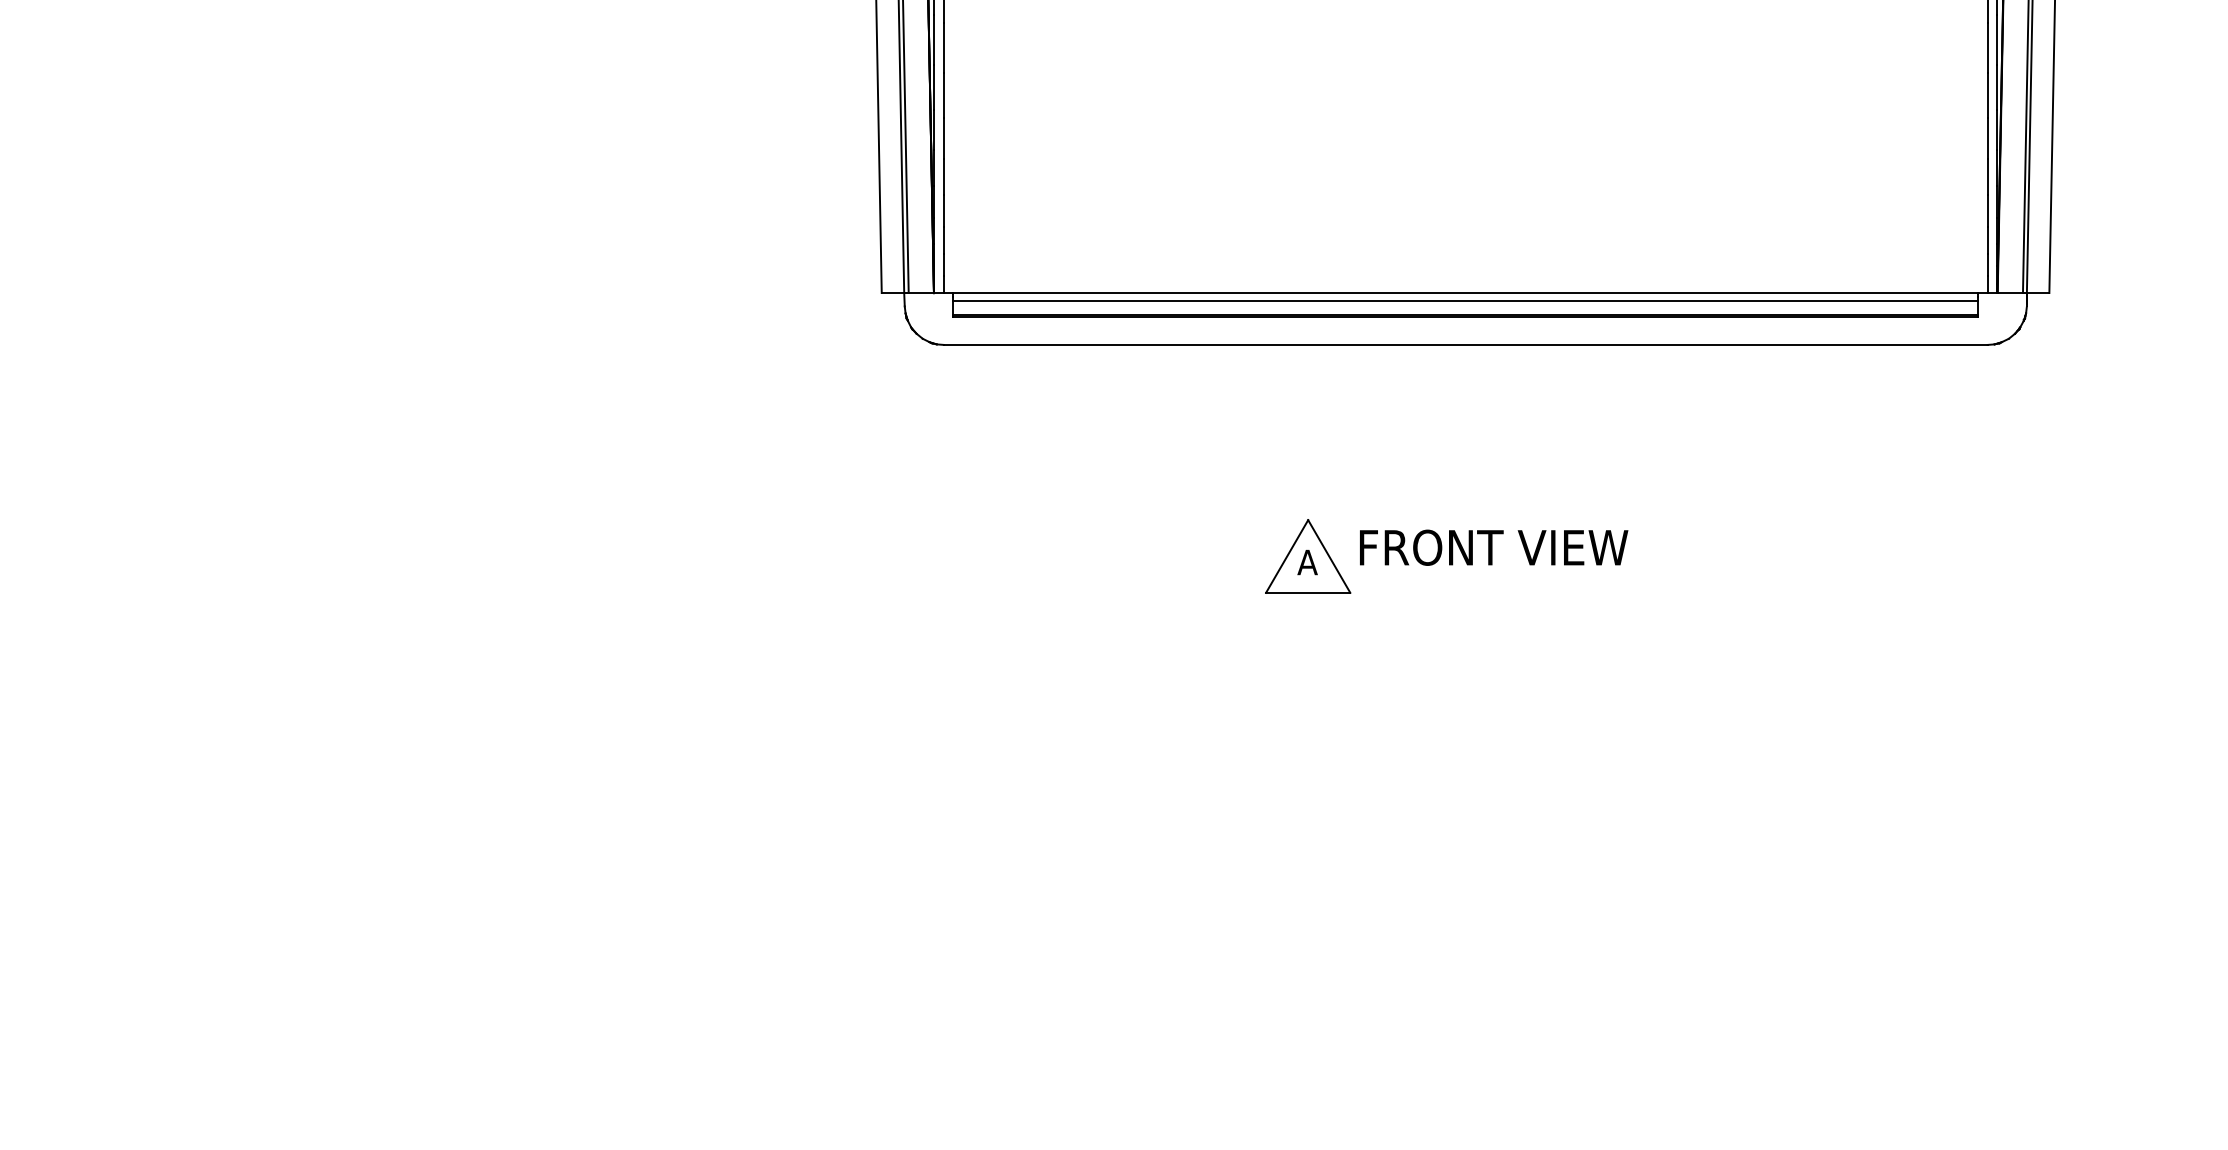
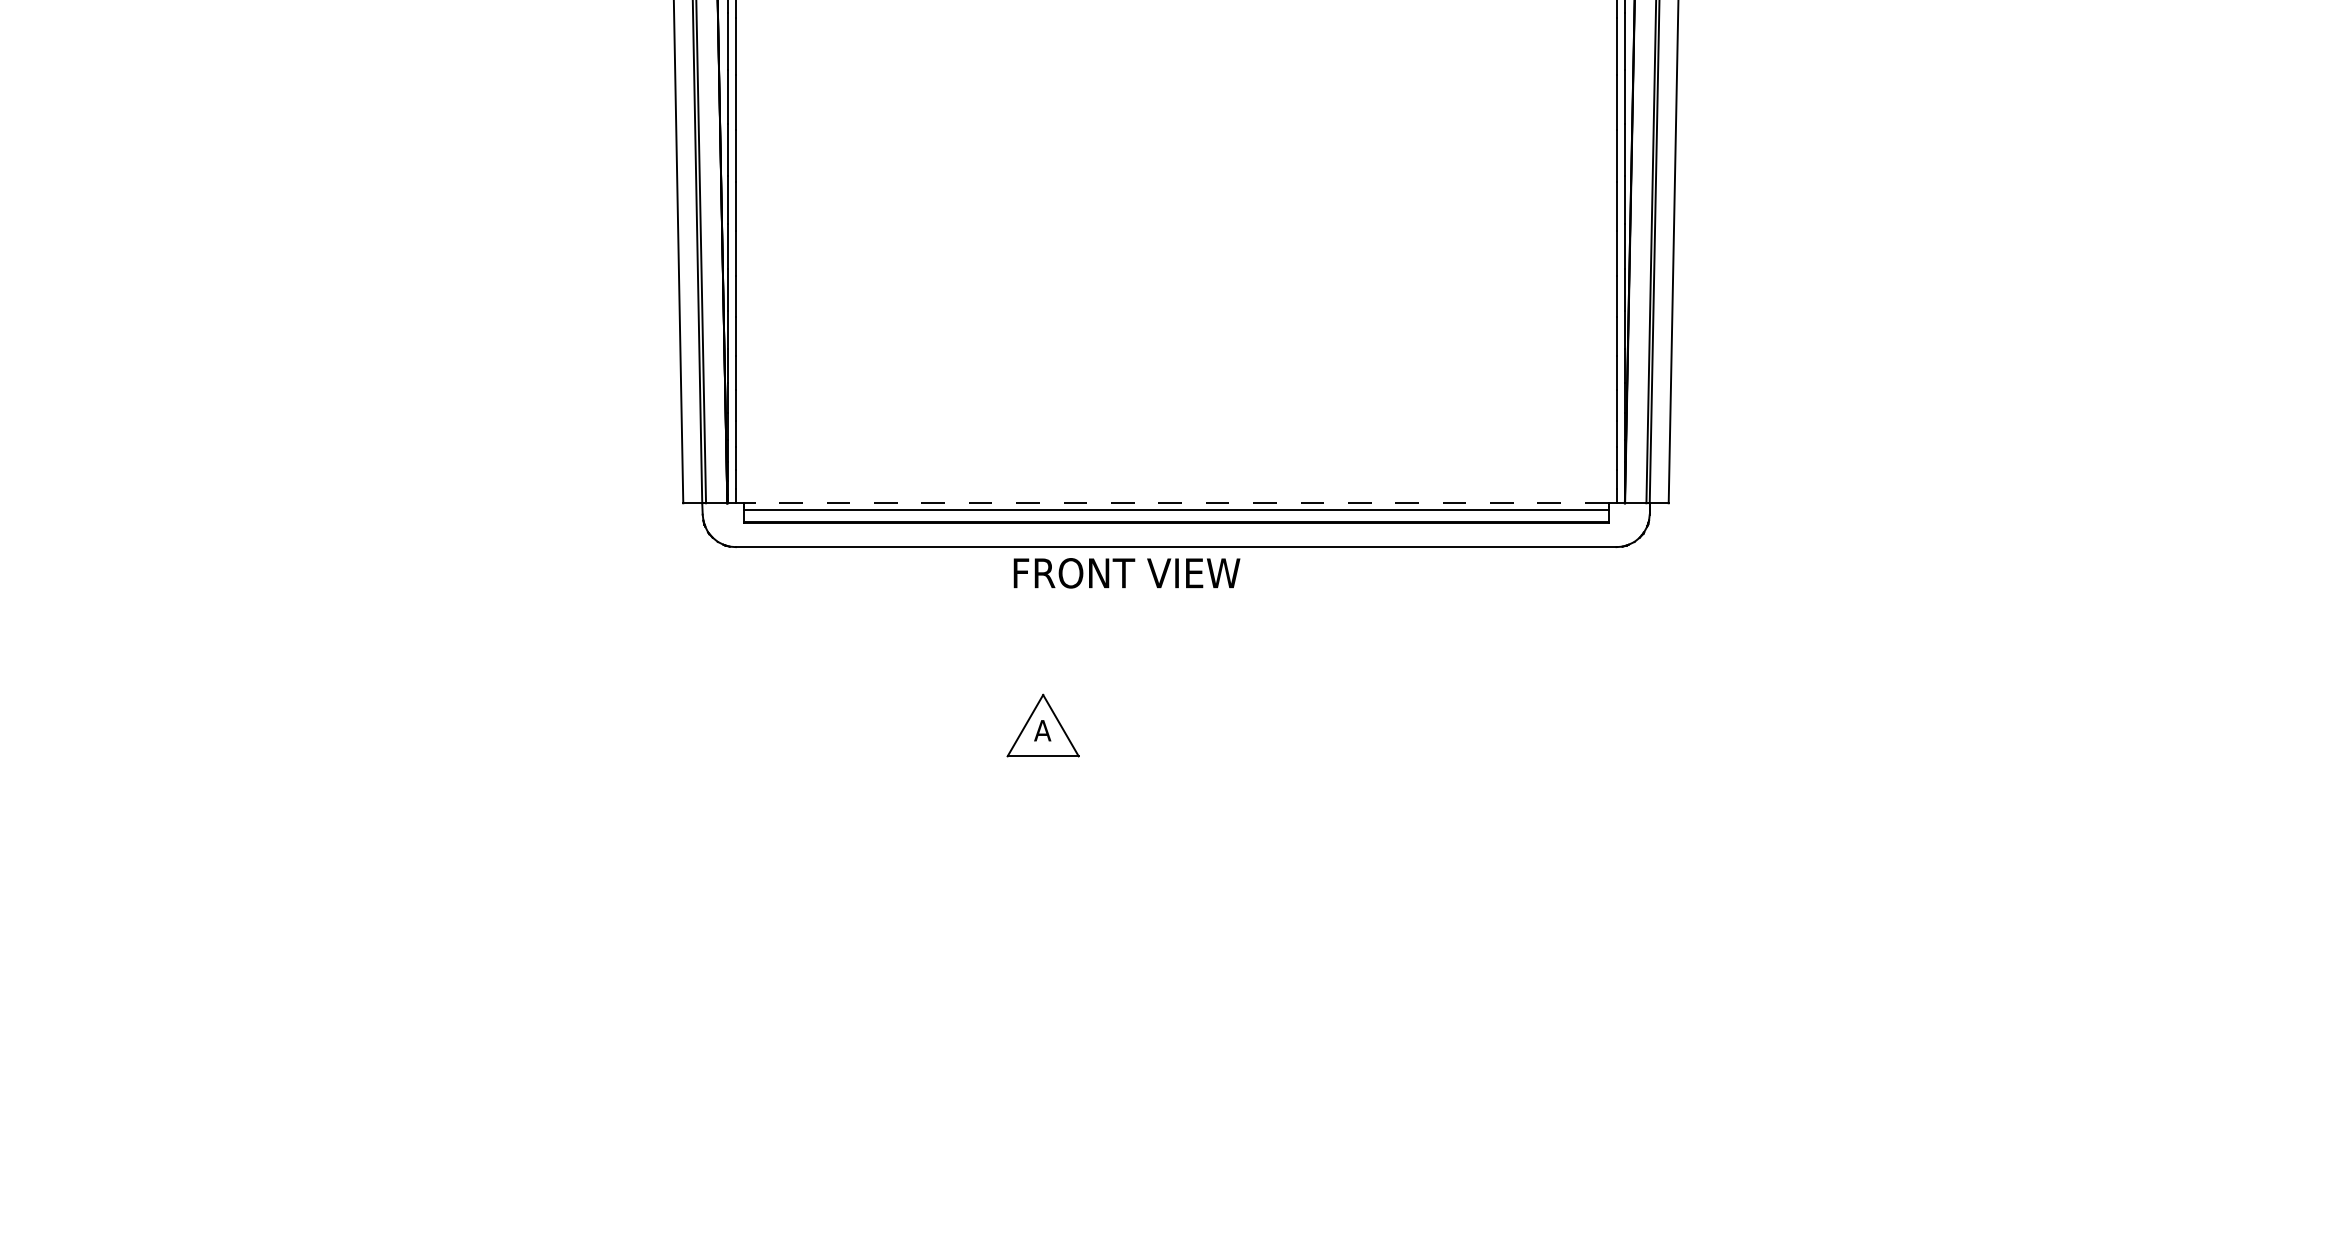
line: (1464, 293) -> (1175, 503), solid -> dashed
text: (1493, 547) -> (1126, 573), moved

